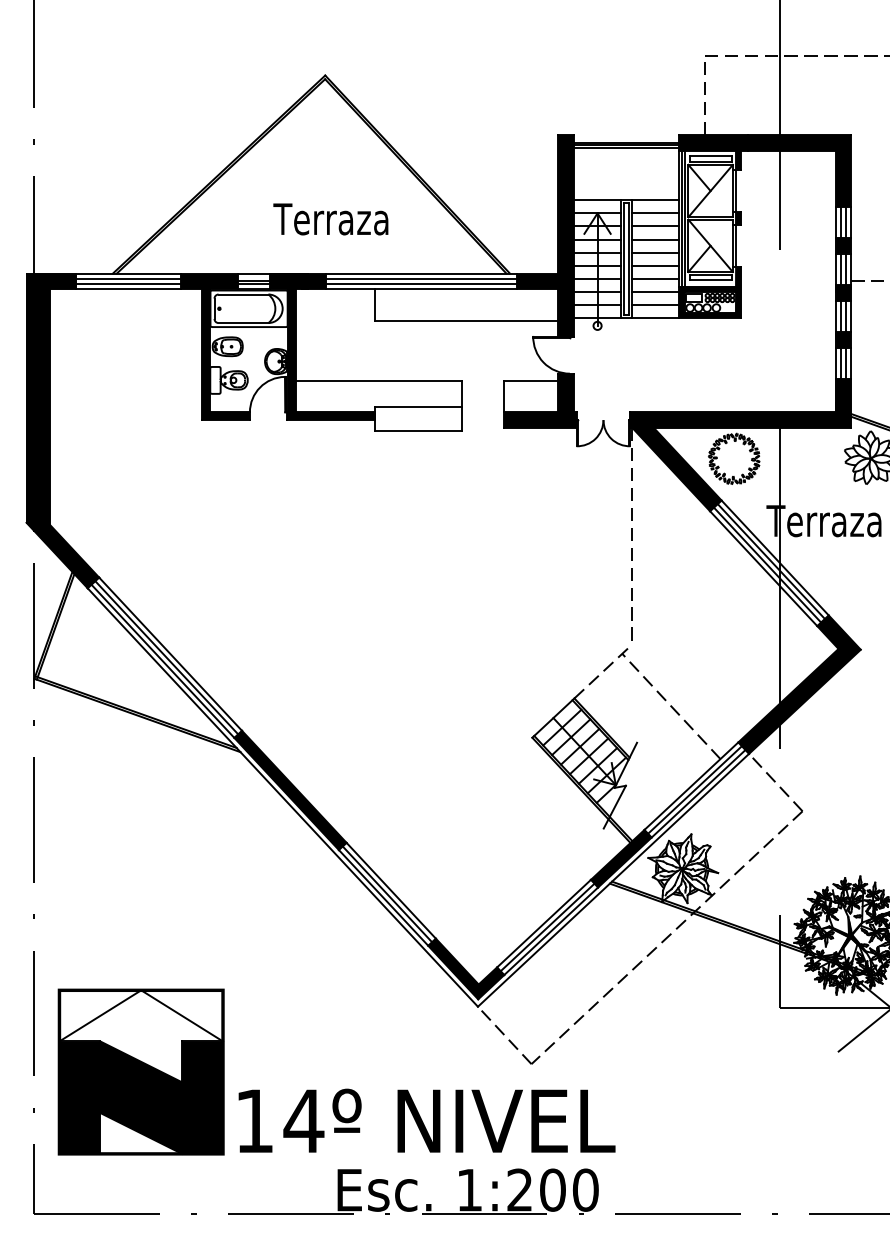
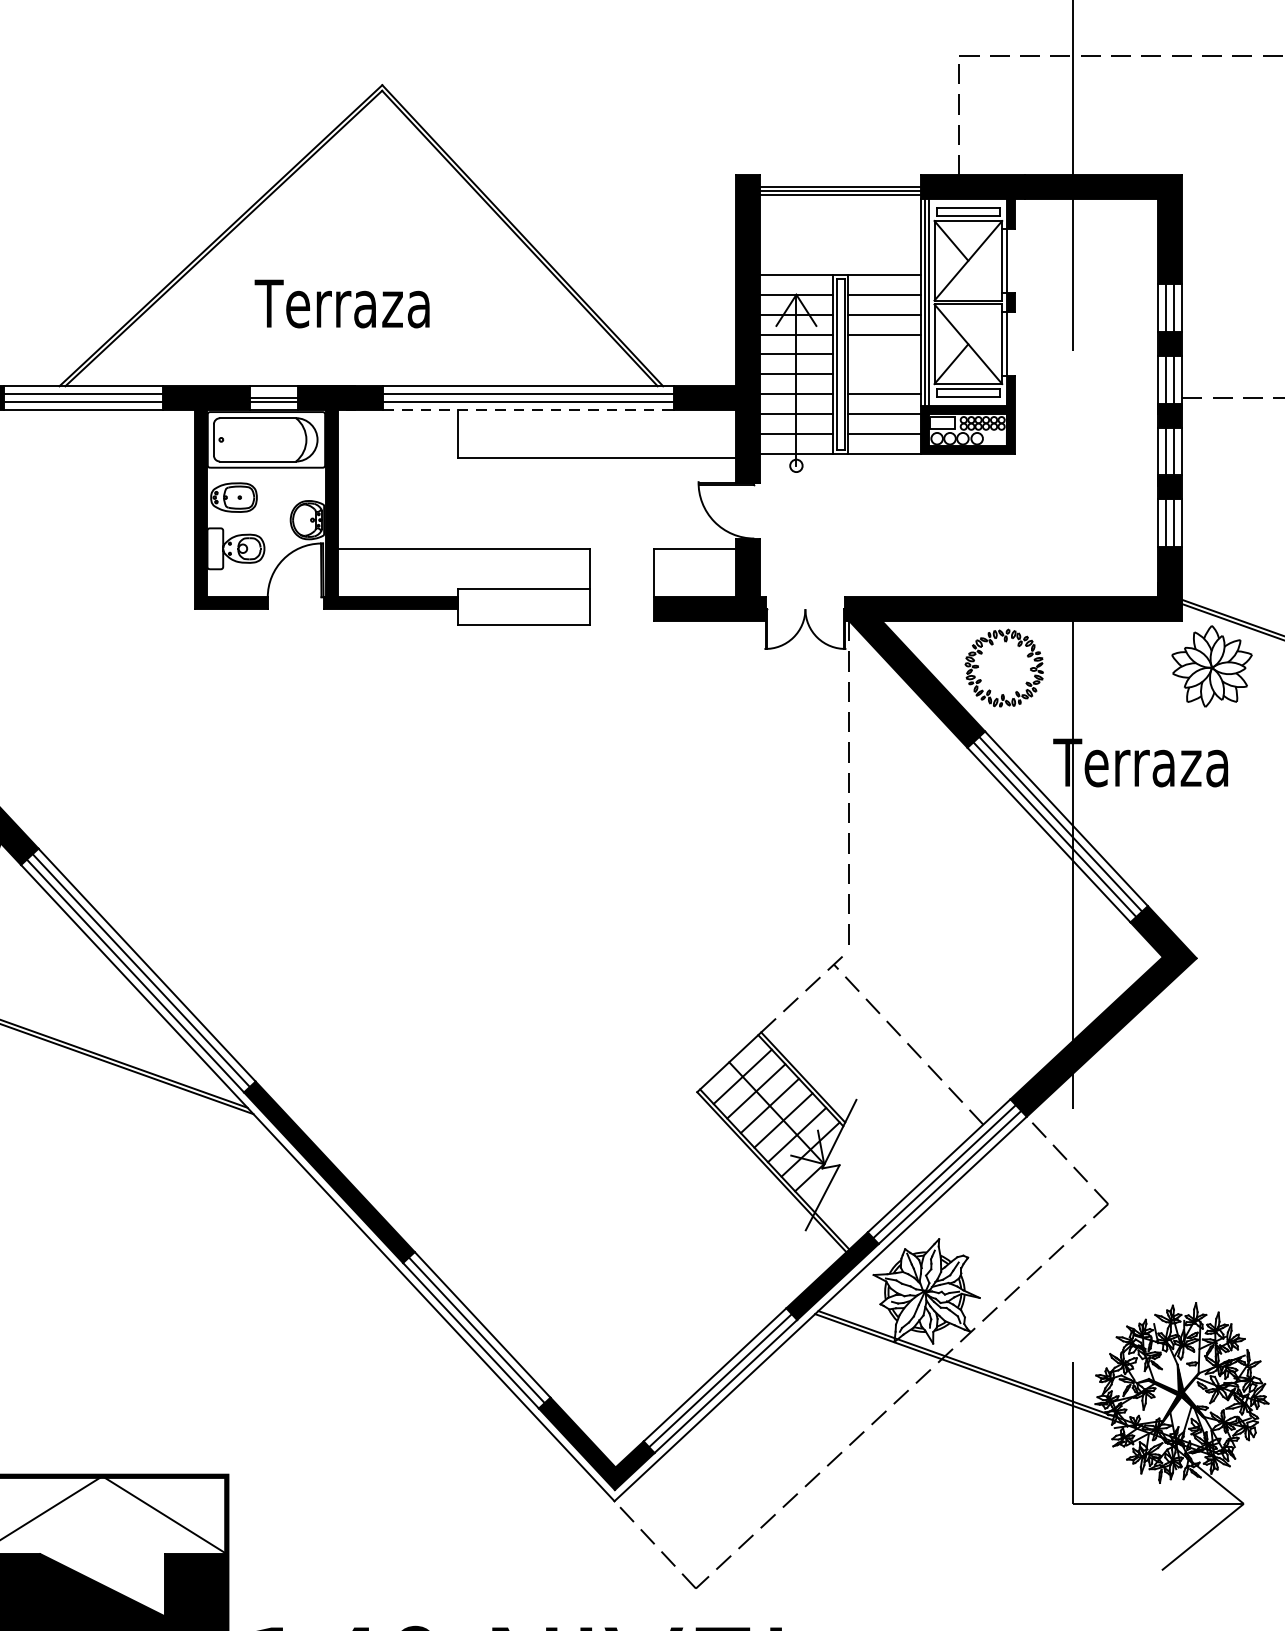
text: (330, 219) -> (341, 304), moved
line: (655, 252) -> (884, 354), removed
line: (655, 265) -> (884, 374), removed
line: (421, 289) -> (528, 410), solid -> dashed

